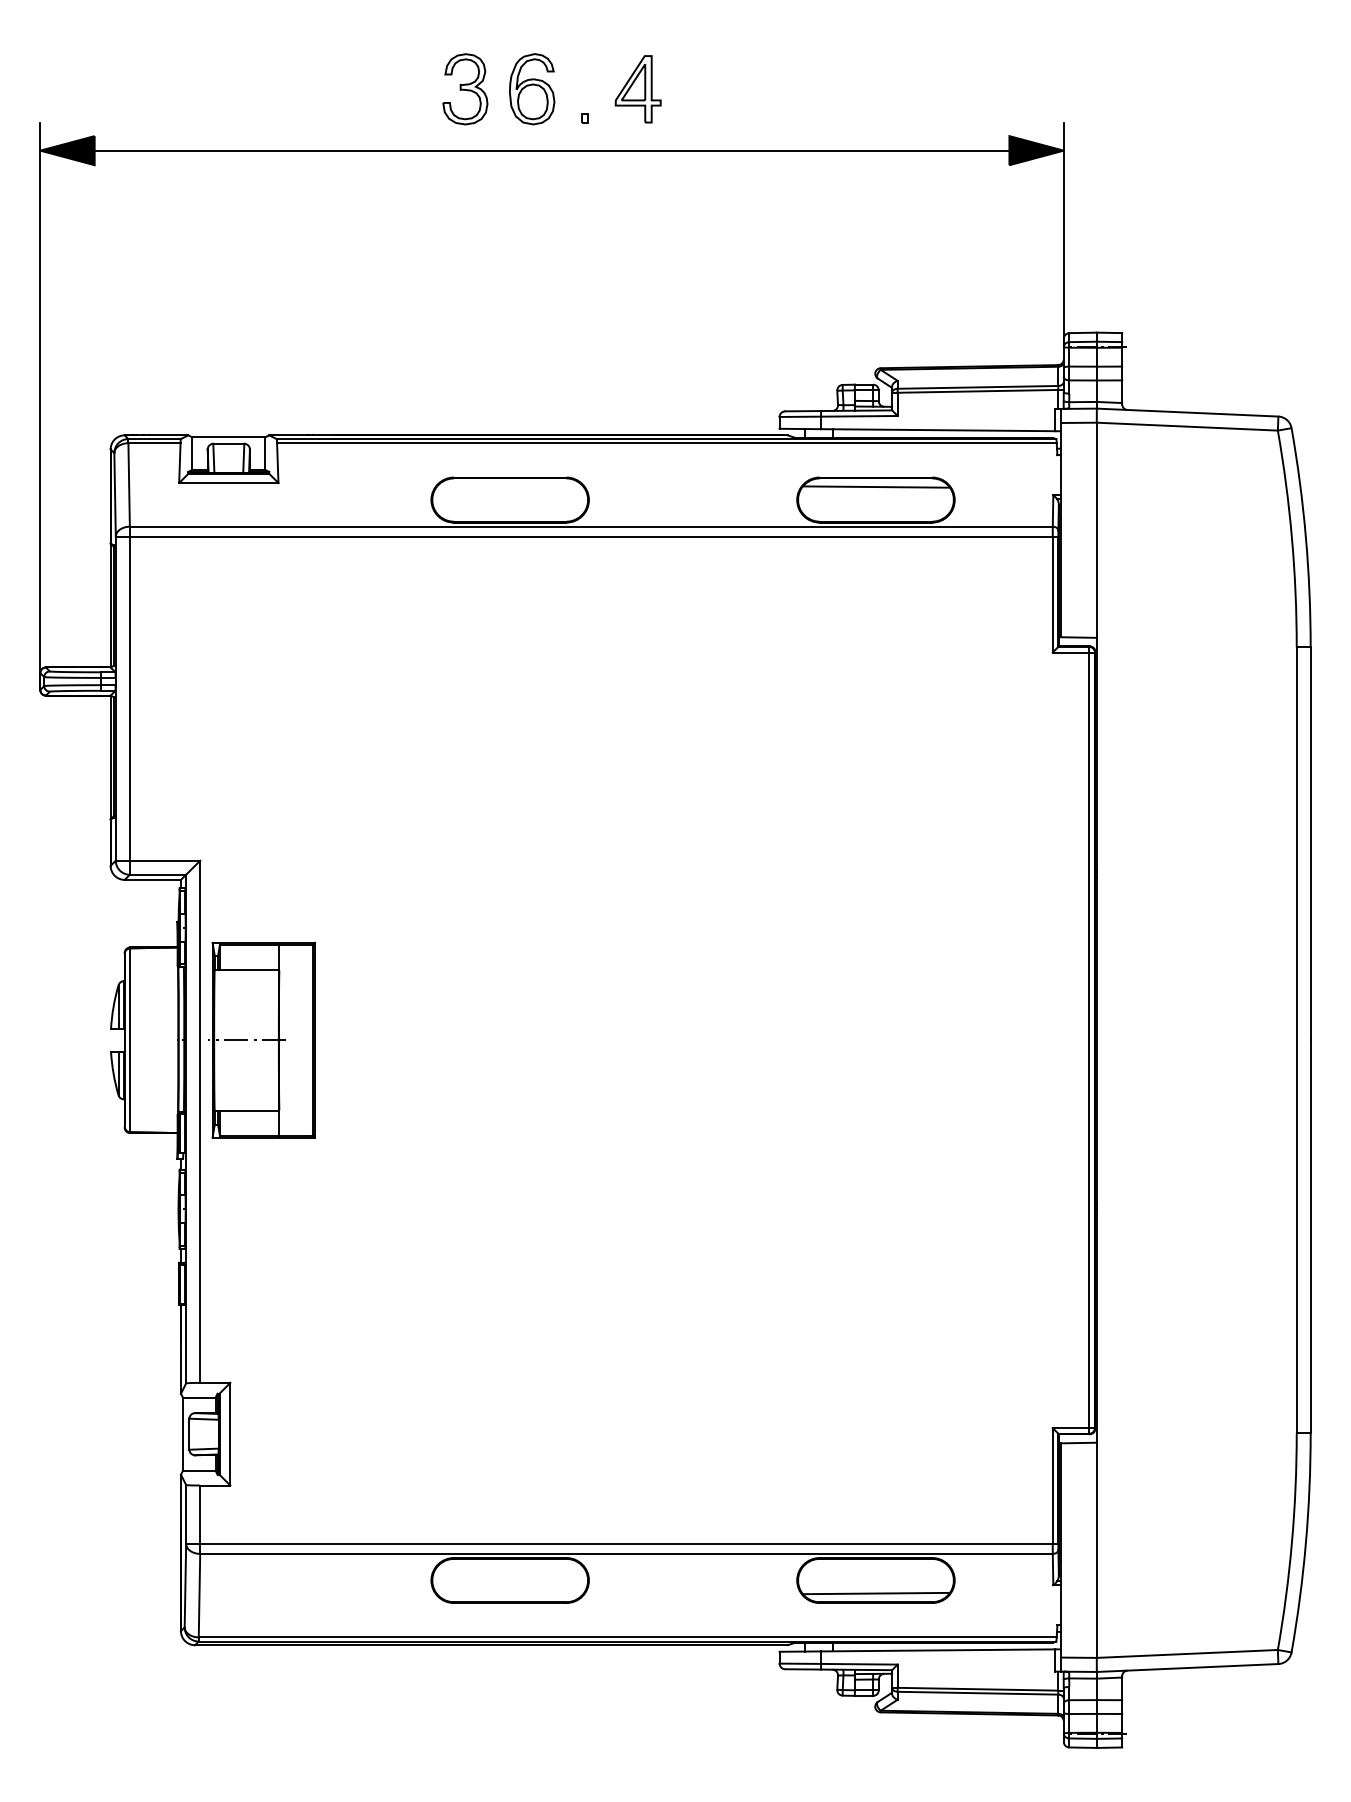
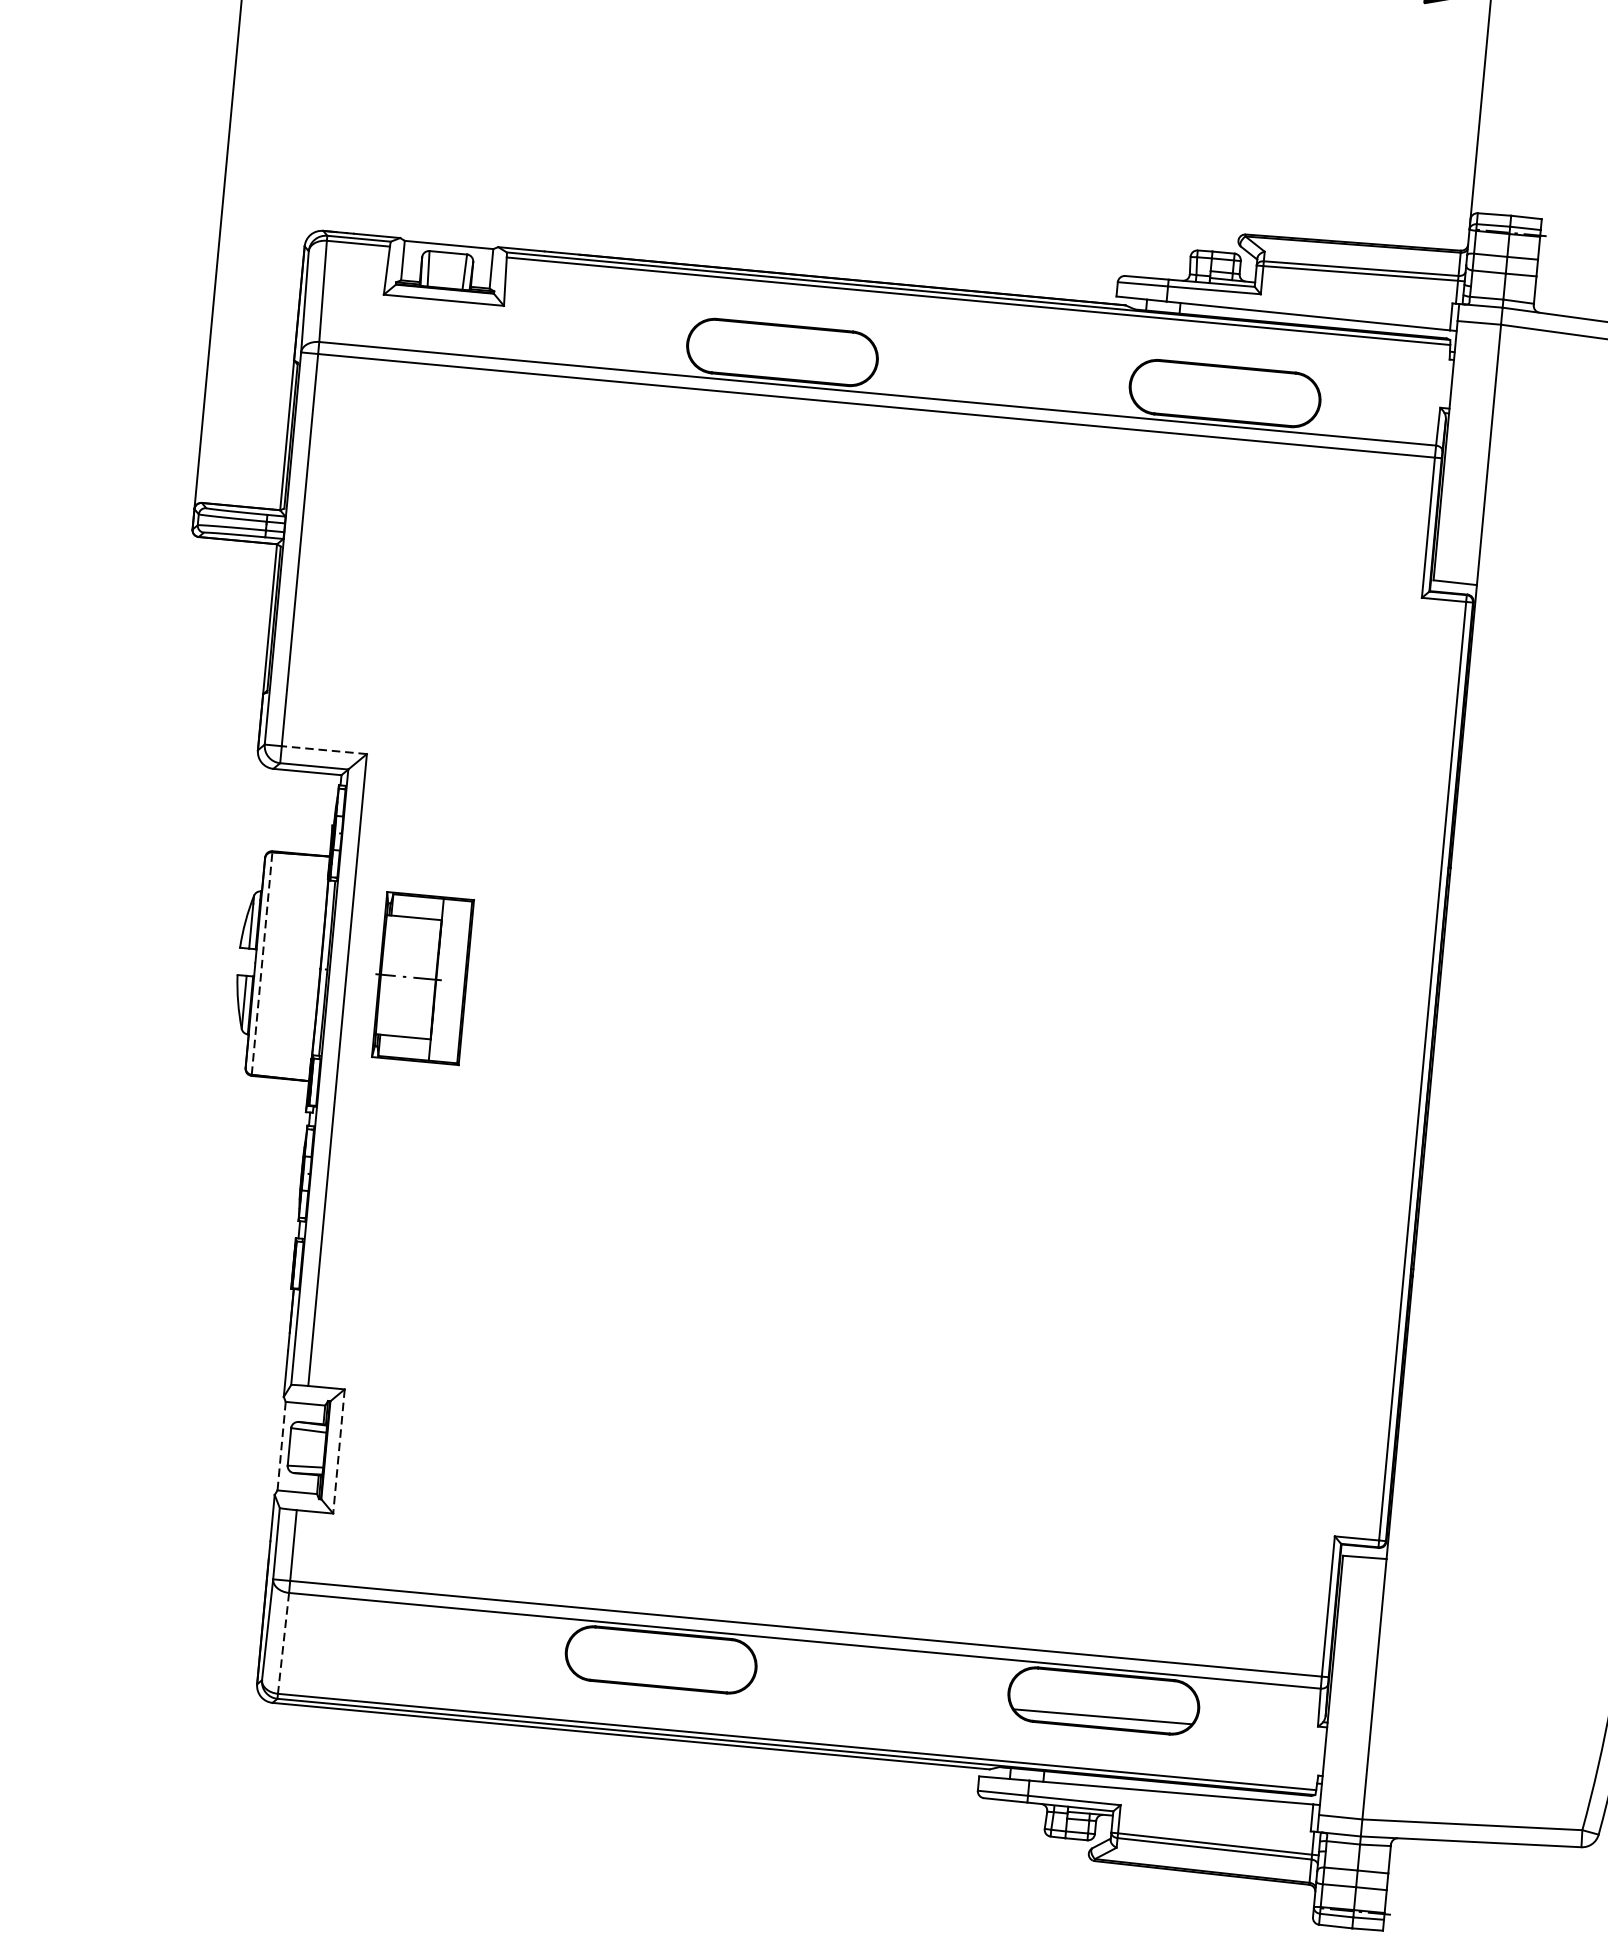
line: (876, 486) -> (1227, 377), removed
line: (164, 860) -> (323, 749), solid -> dashed
line: (130, 1040) -> (262, 963), solid -> dashed
part: (261, 1040) -> (420, 978), size x0.7
line: (182, 1434) -> (281, 1446), solid -> dashed
line: (230, 1434) -> (339, 1451), solid -> dashed
line: (199, 1595) -> (283, 1643), solid -> dashed

